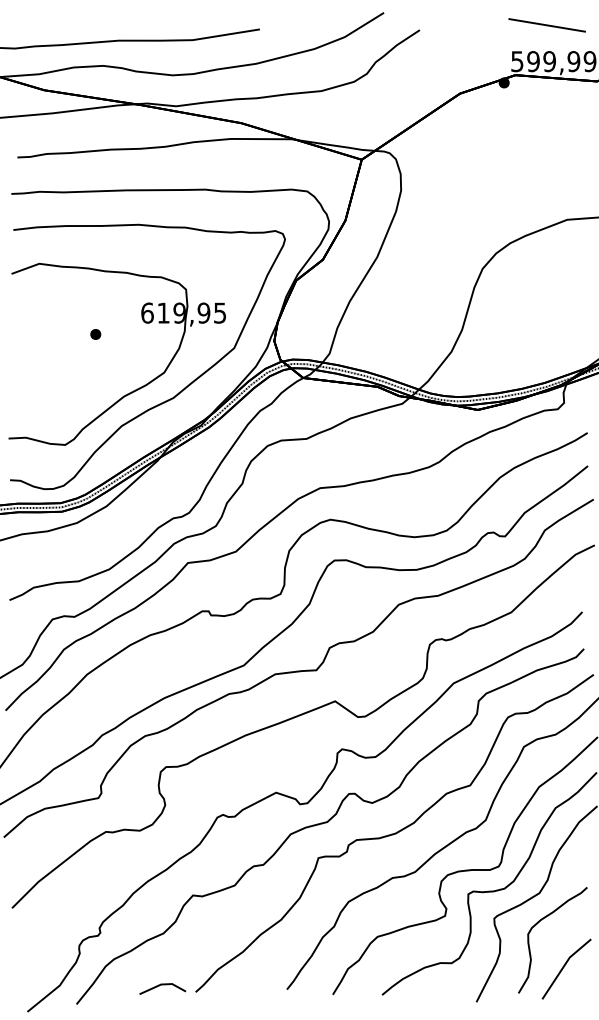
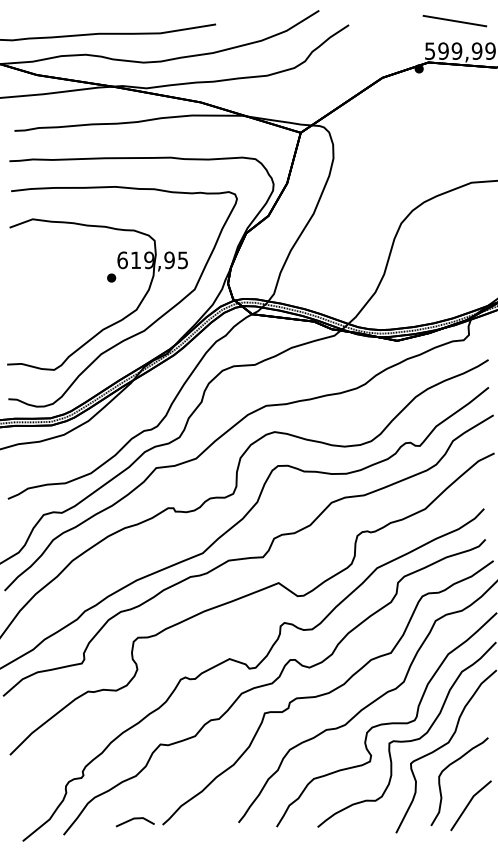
part: (95, 333) -> (111, 277), moved

